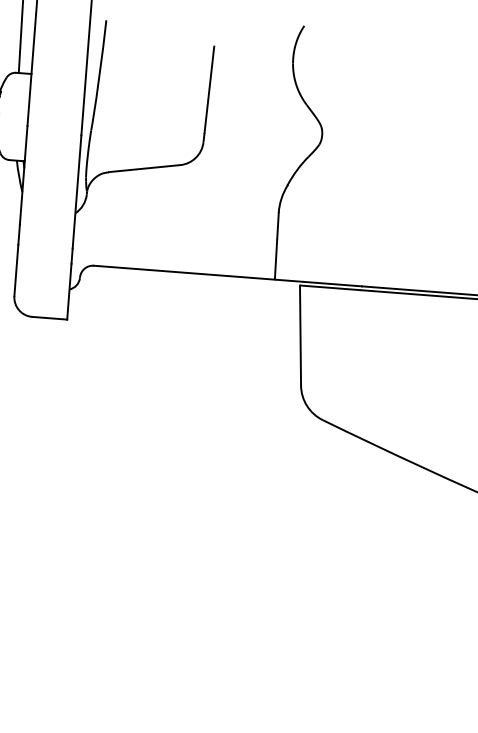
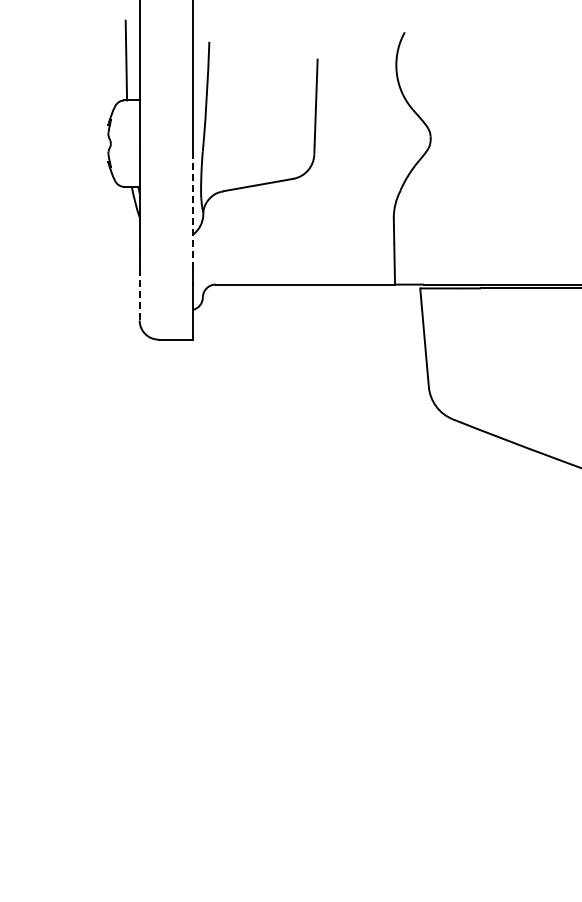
line: (77, 191) -> (193, 212), solid -> dashed
line: (16, 269) -> (139, 294), solid -> dashed

